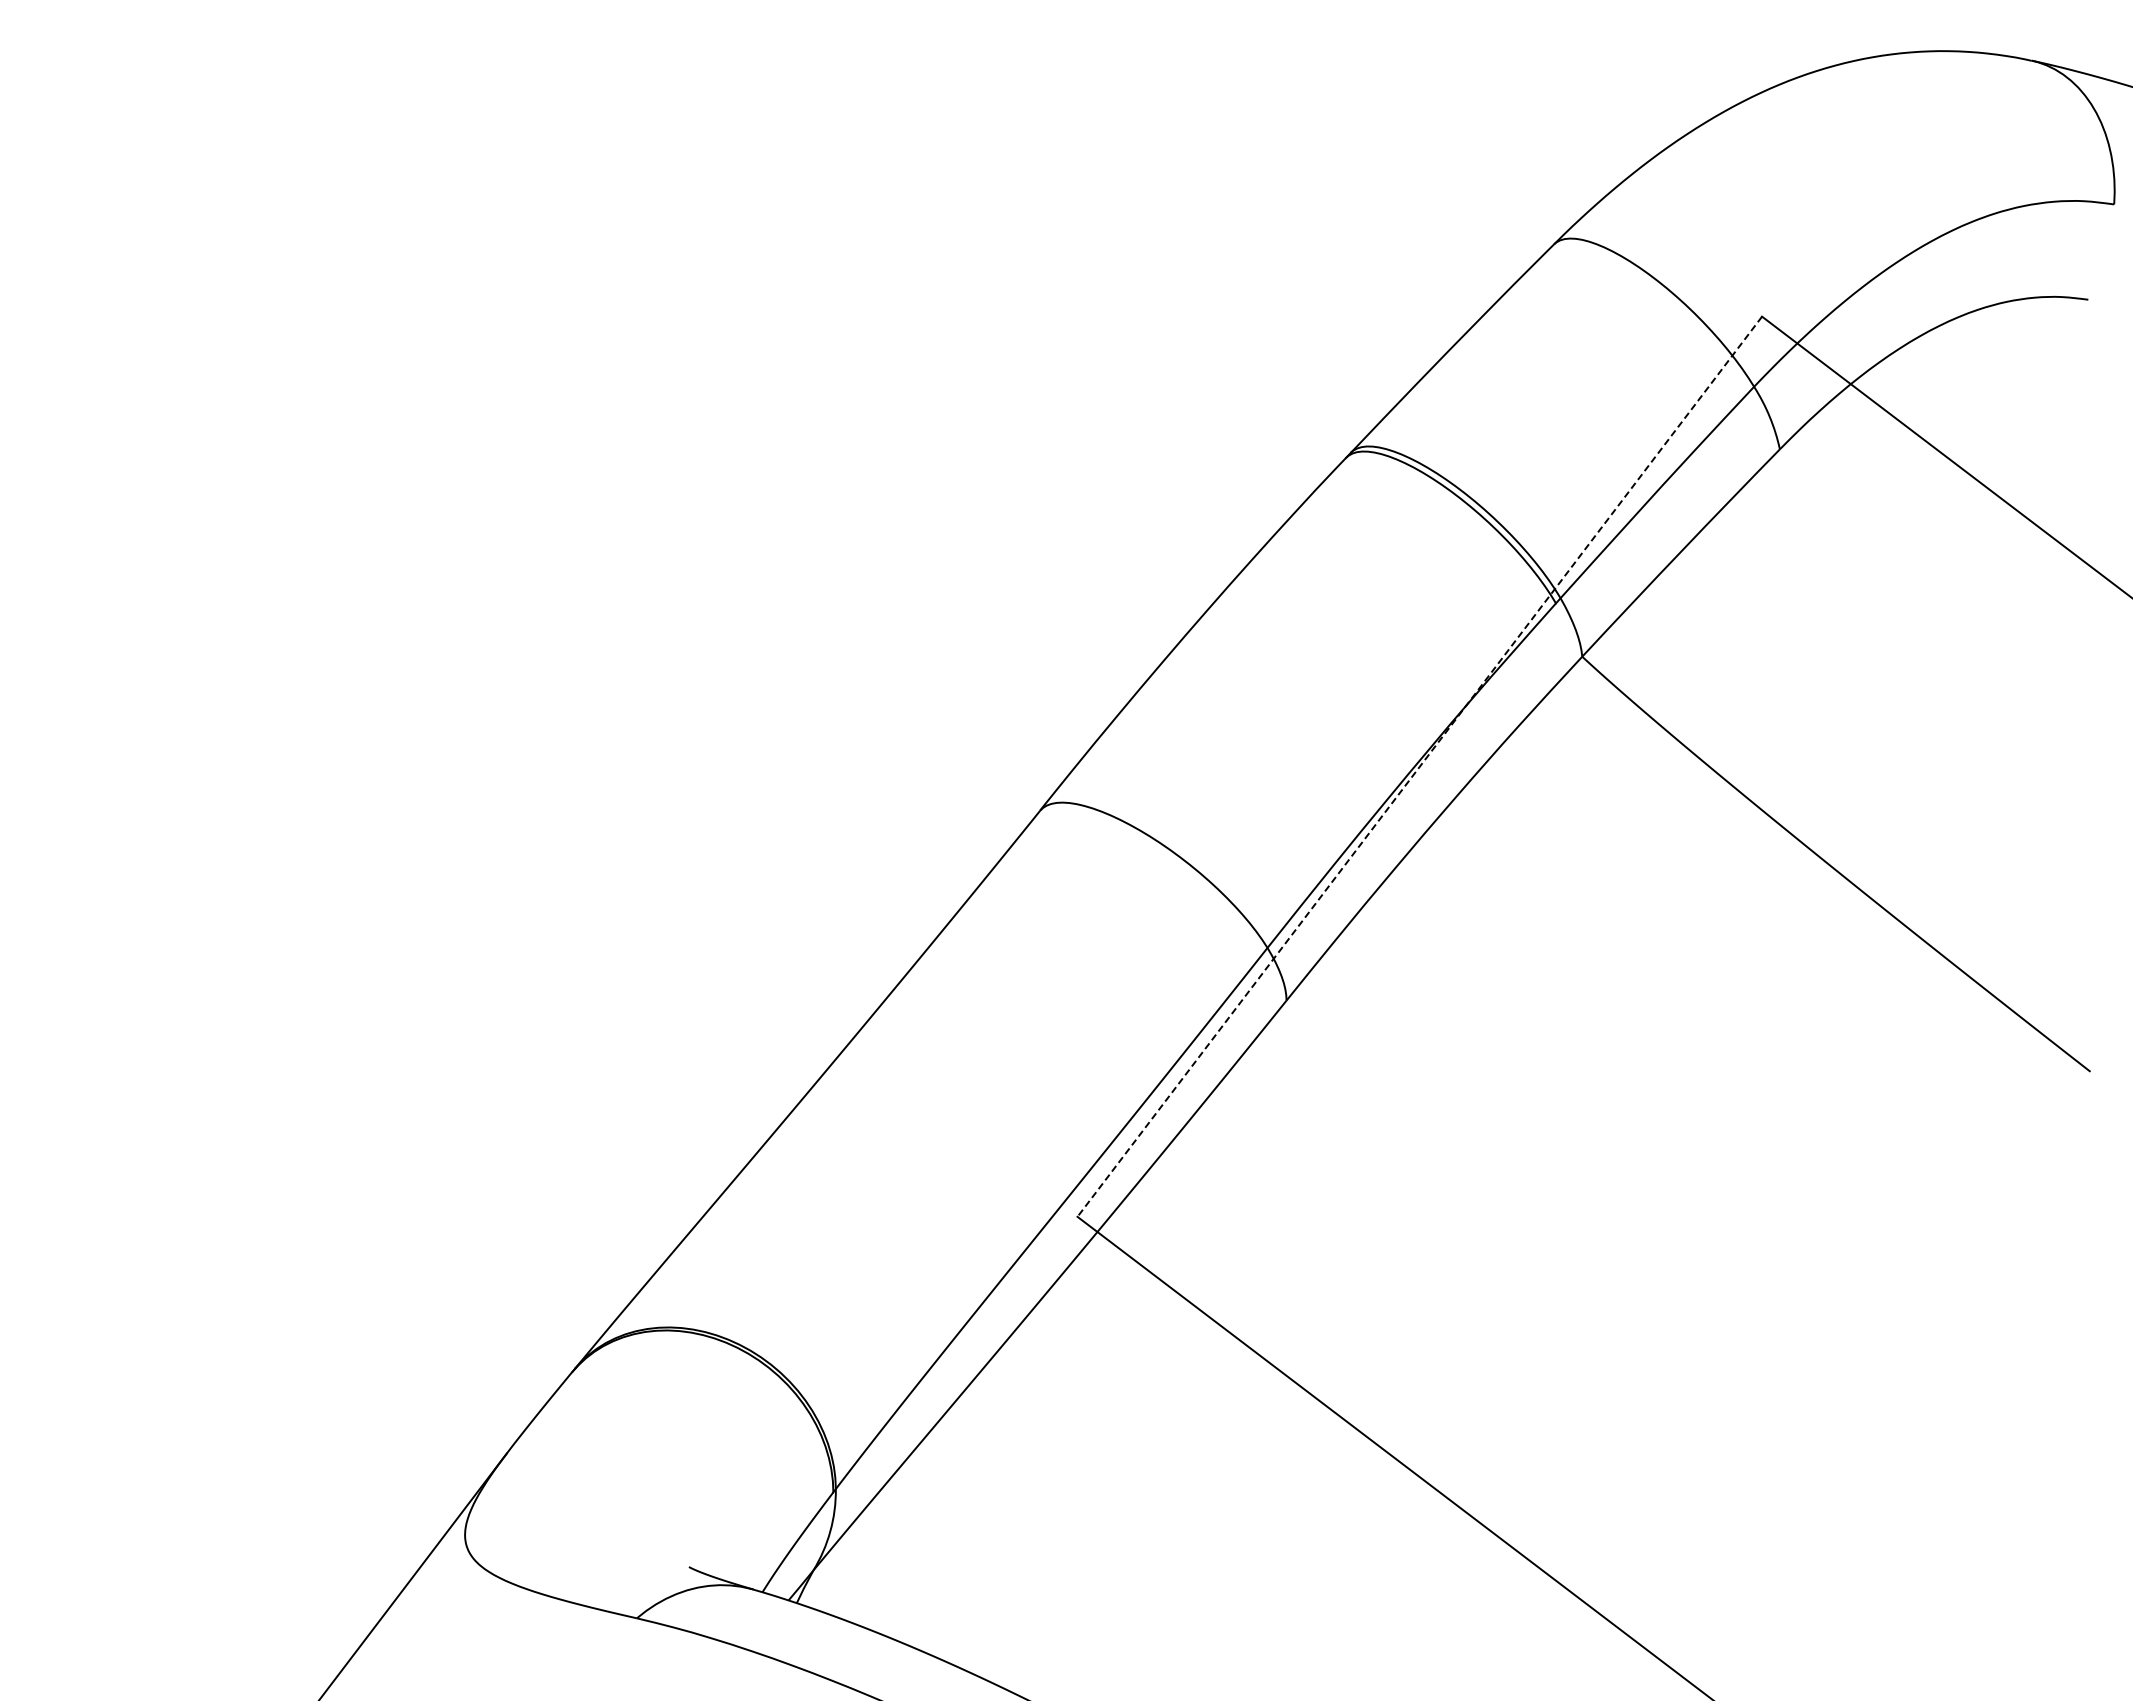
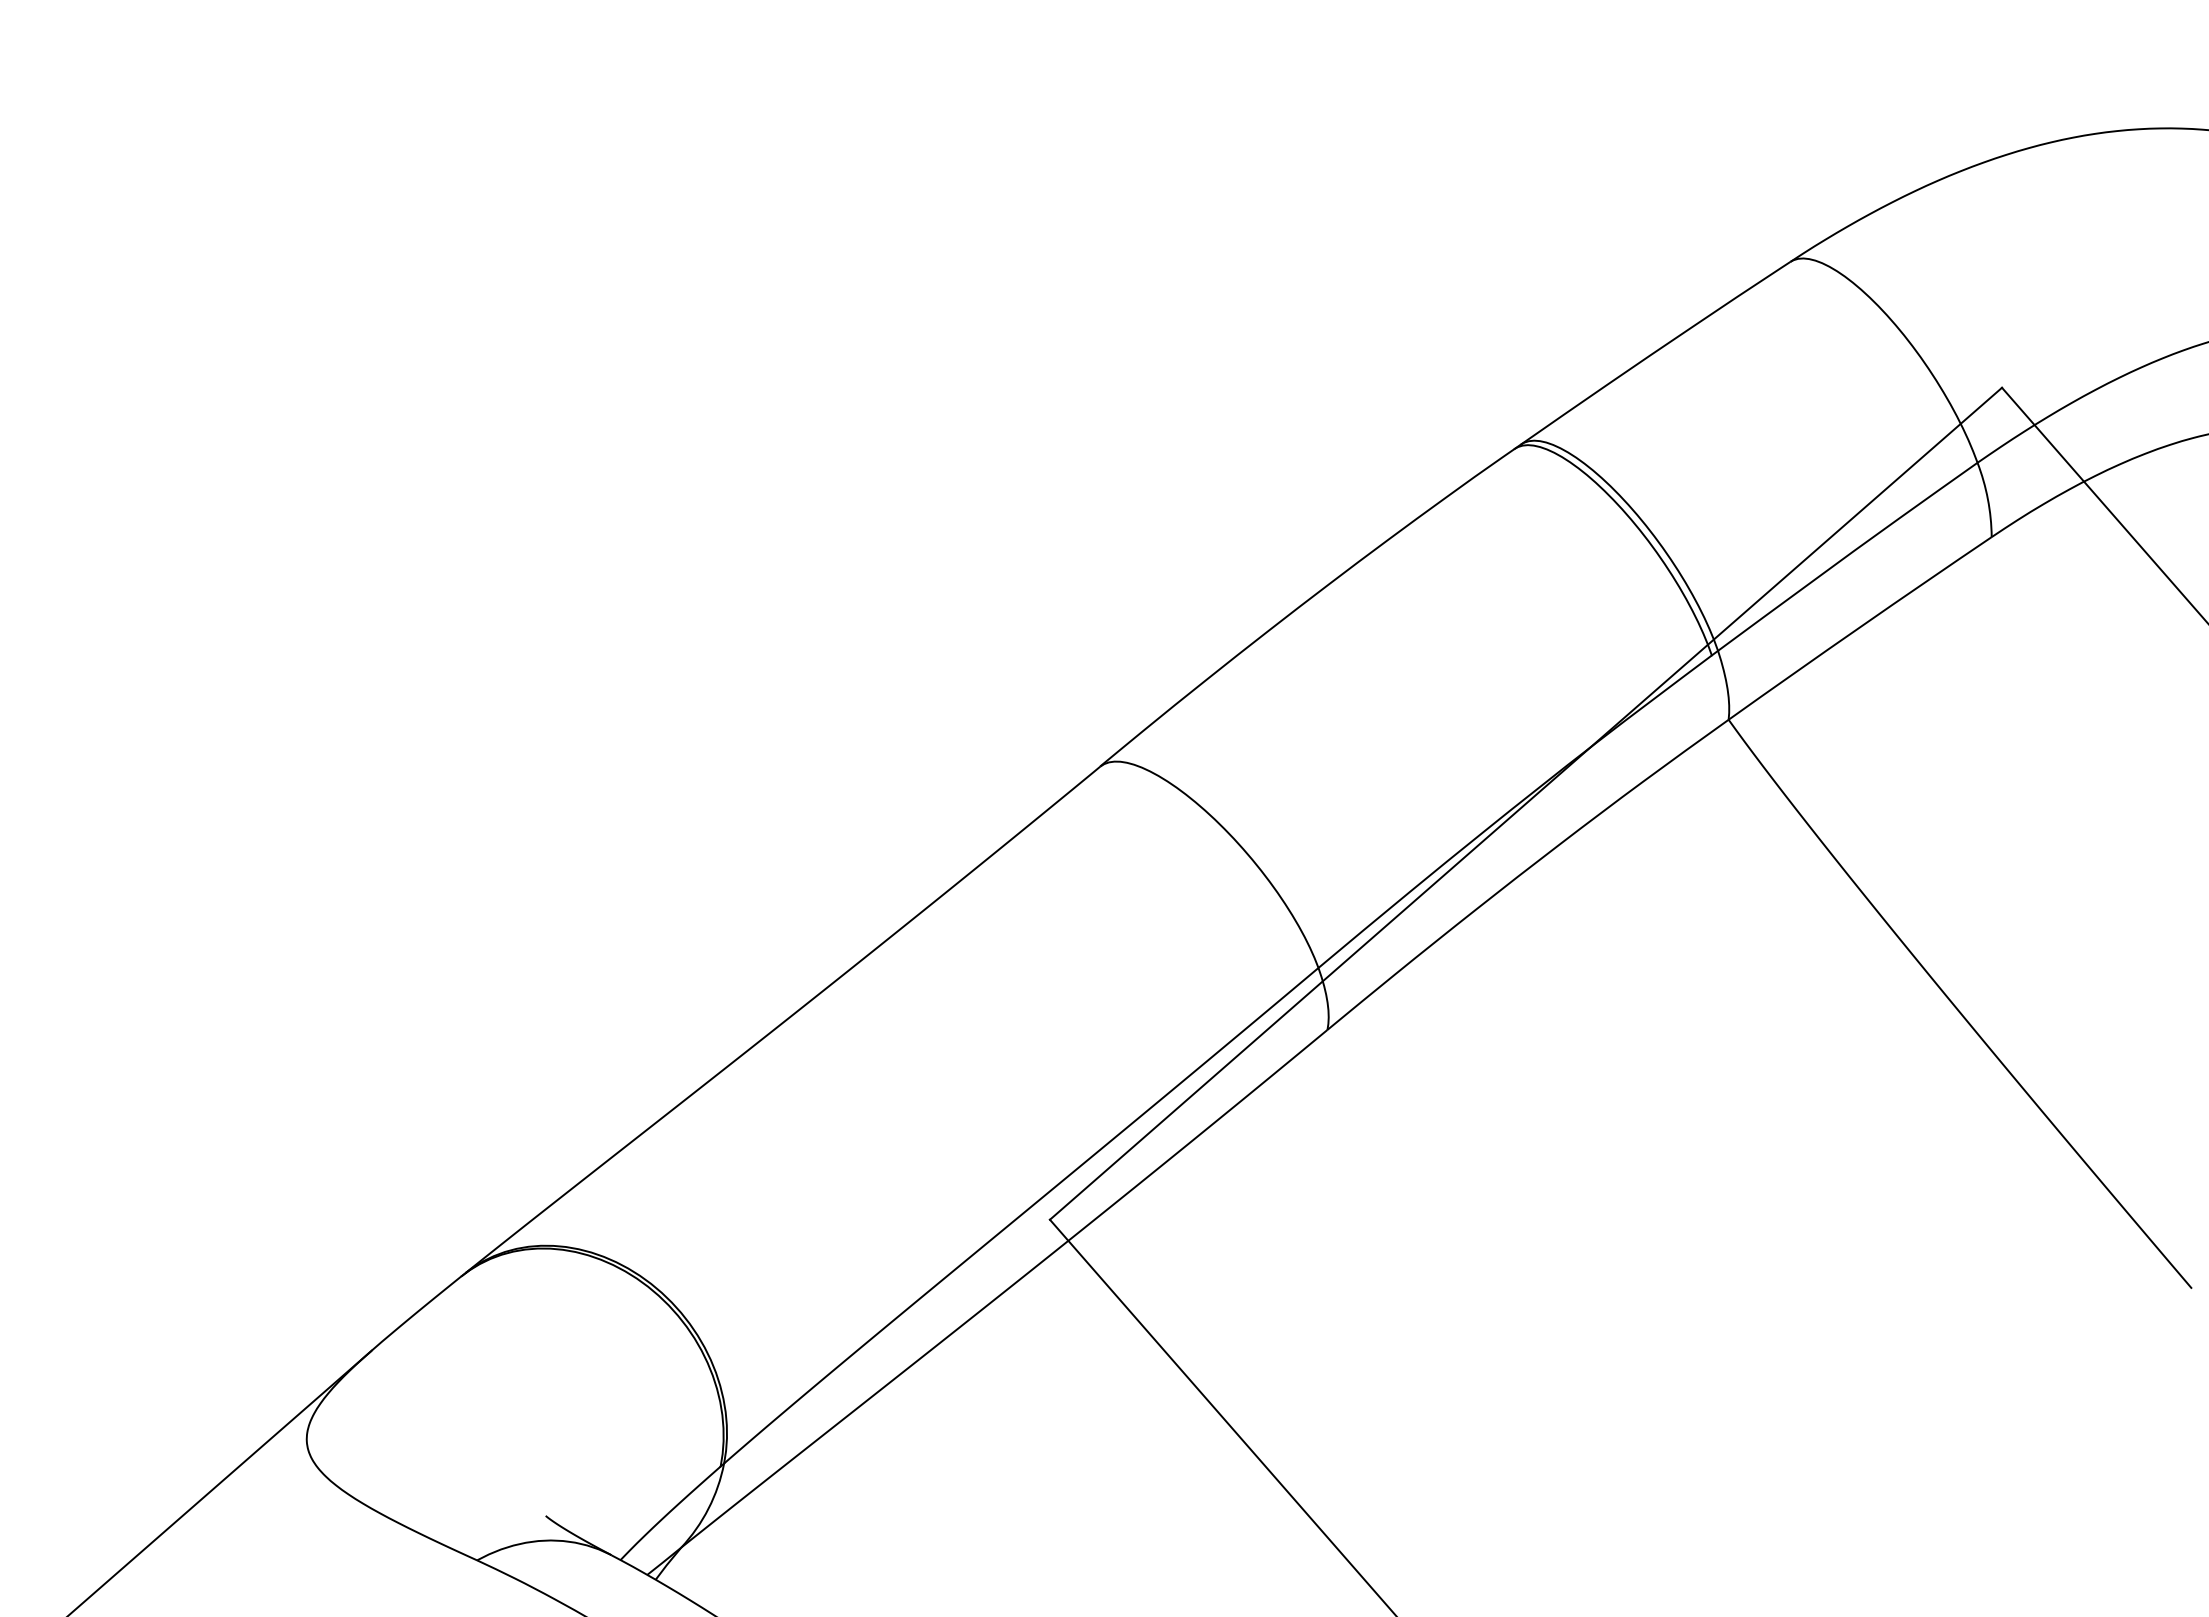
line: (1419, 767) -> (1525, 804), dashed -> solid

